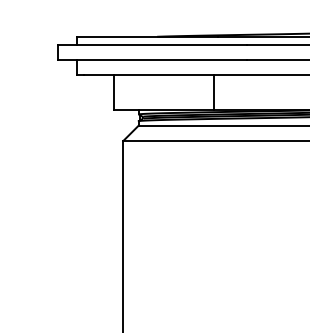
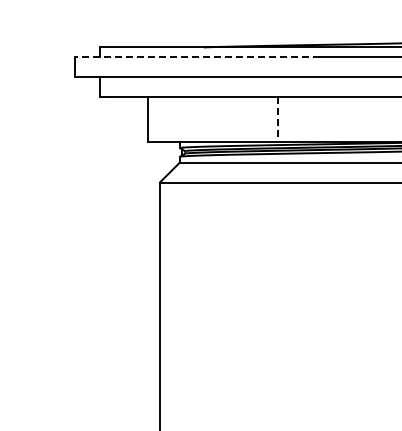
line: (152, 44) -> (197, 57), solid -> dashed
line: (214, 92) -> (277, 119), solid -> dashed

